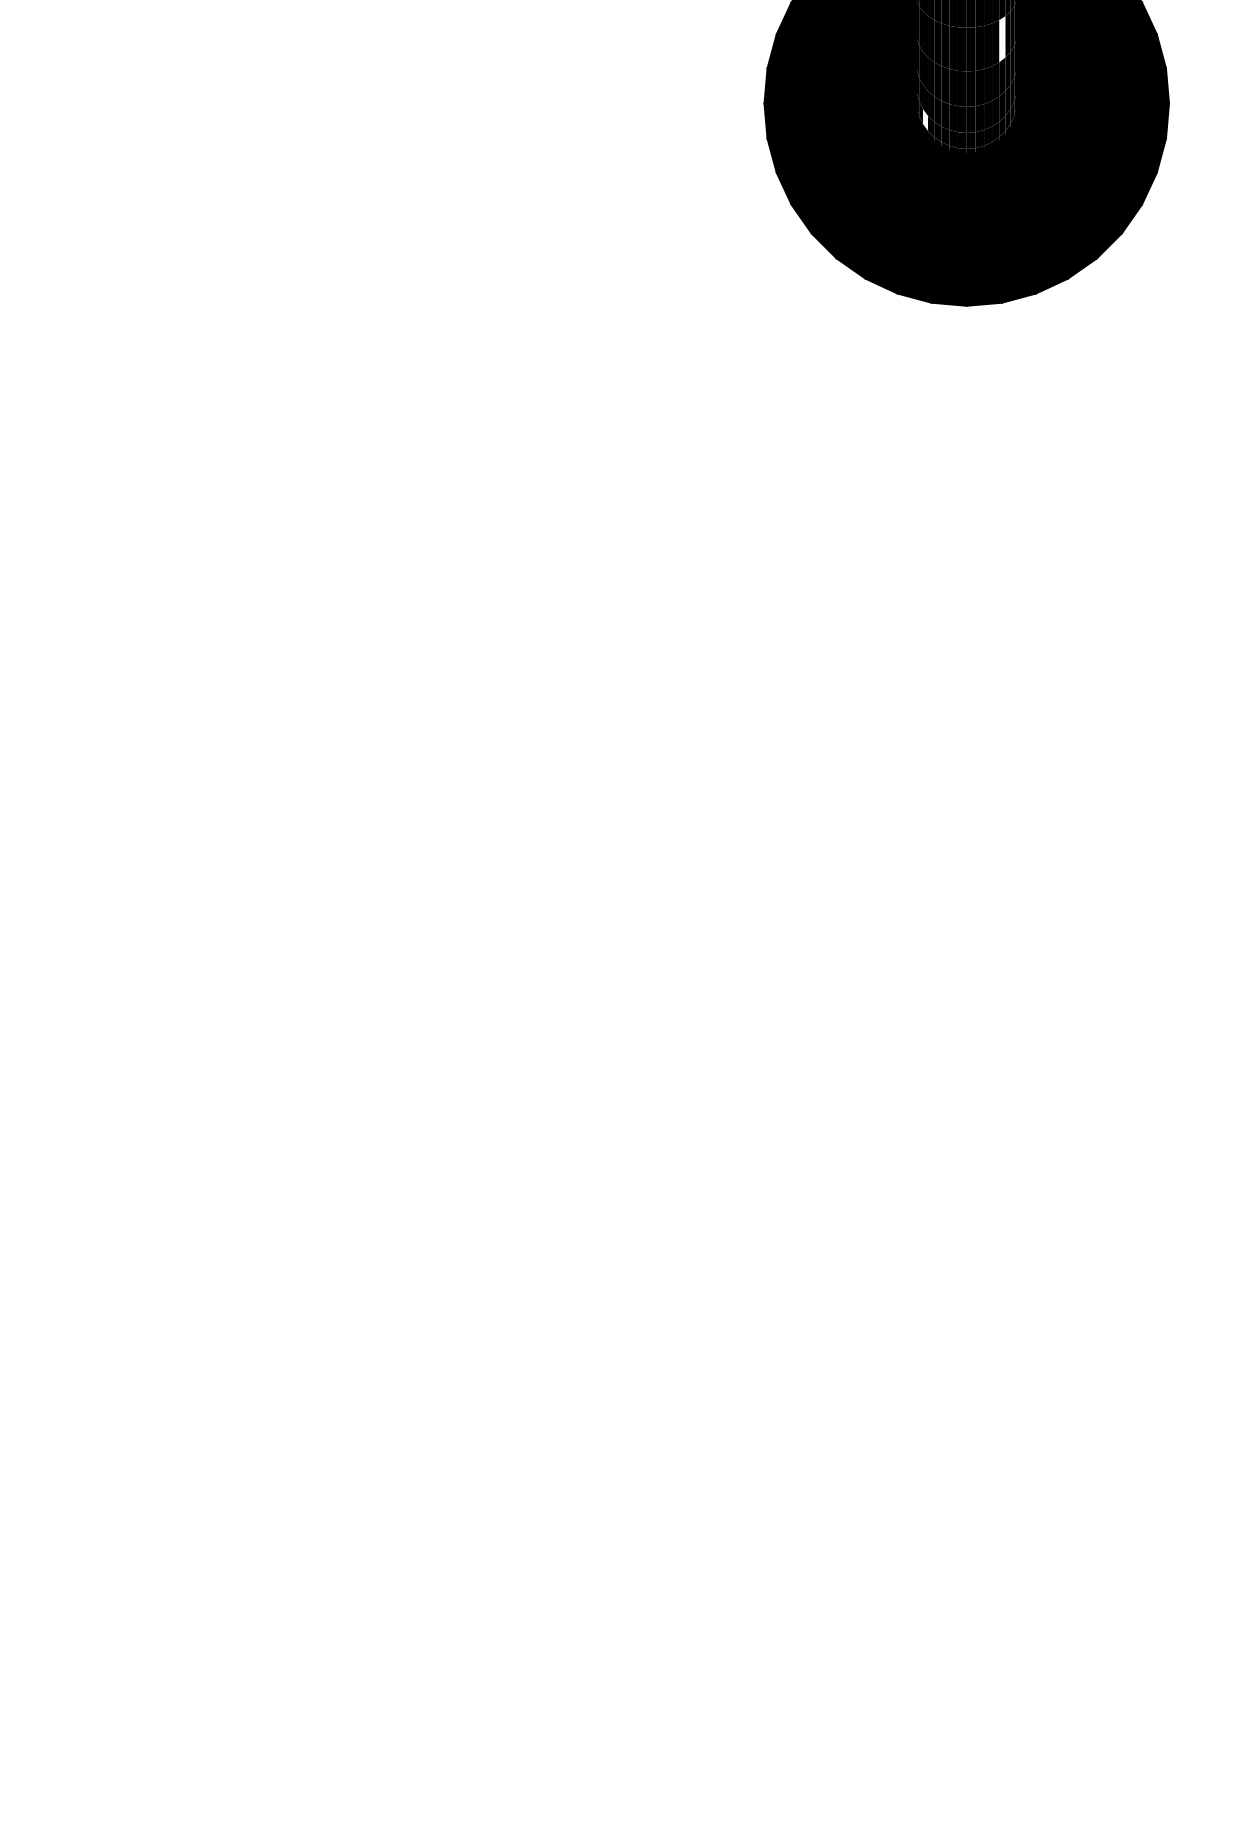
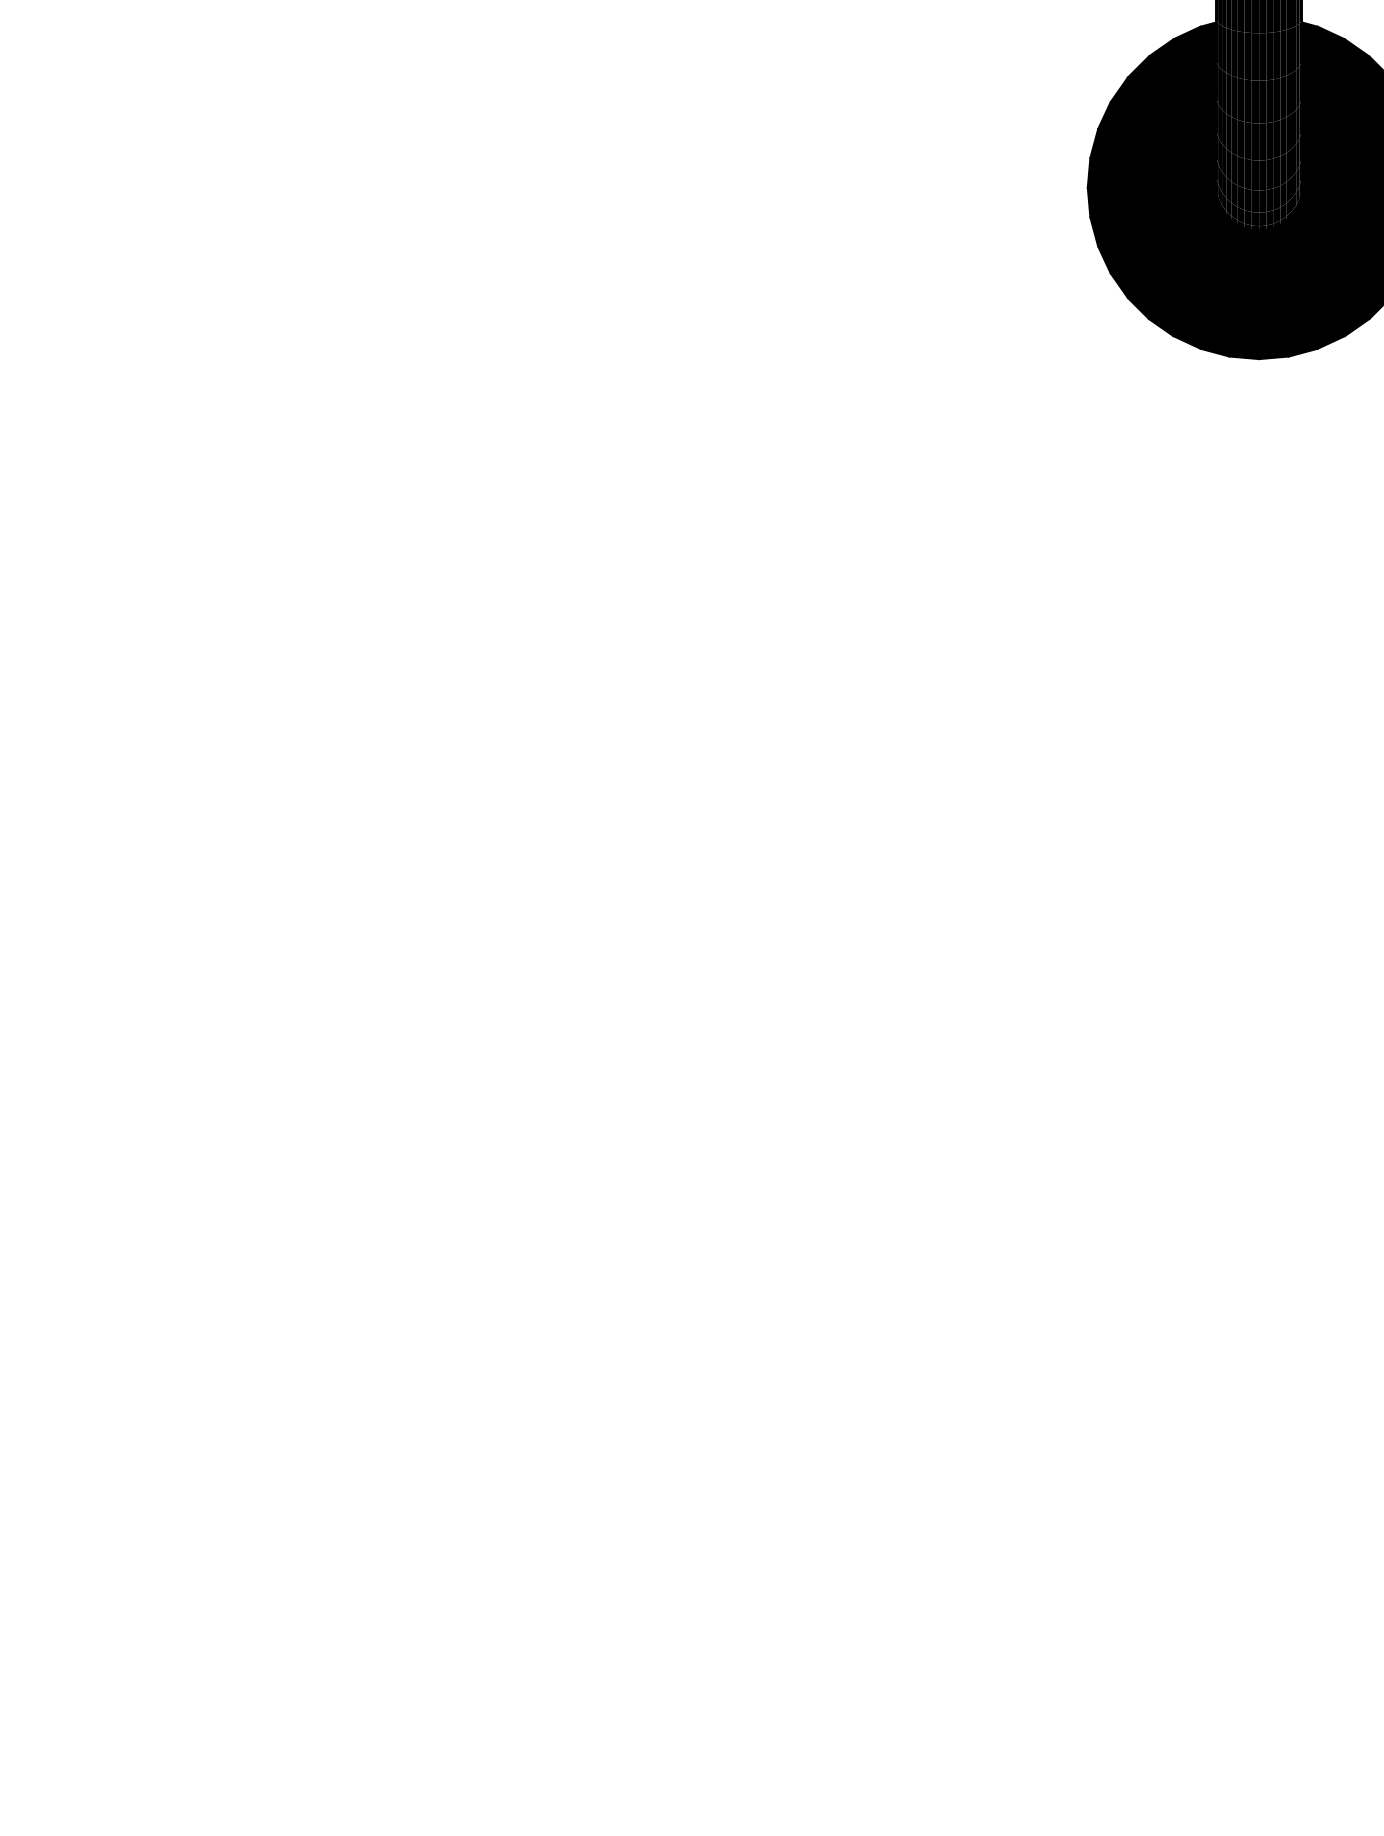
fill: (1001, 38) -> (1288, 132), added
fill: (925, 119) -> (1224, 201), added

